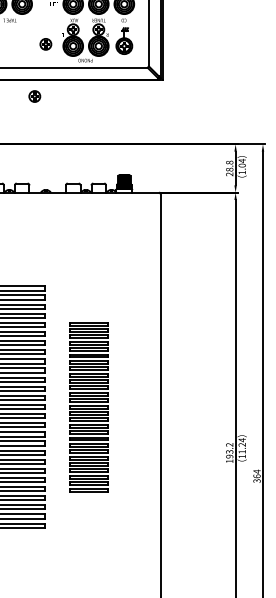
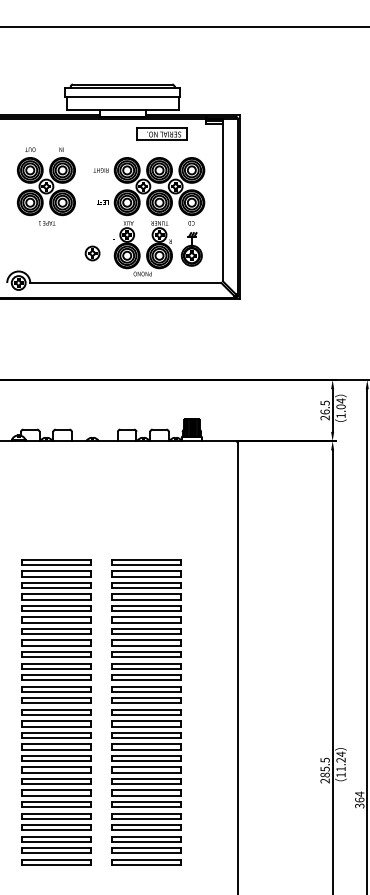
part: (34, 96) -> (78, 319), removed
text: (229, 166) -> (324, 407), 28.8 -> 26.5
part: (88, 407) -> (146, 712), size x1.43
text: (229, 453) -> (324, 770), 193.2 -> 285.5

